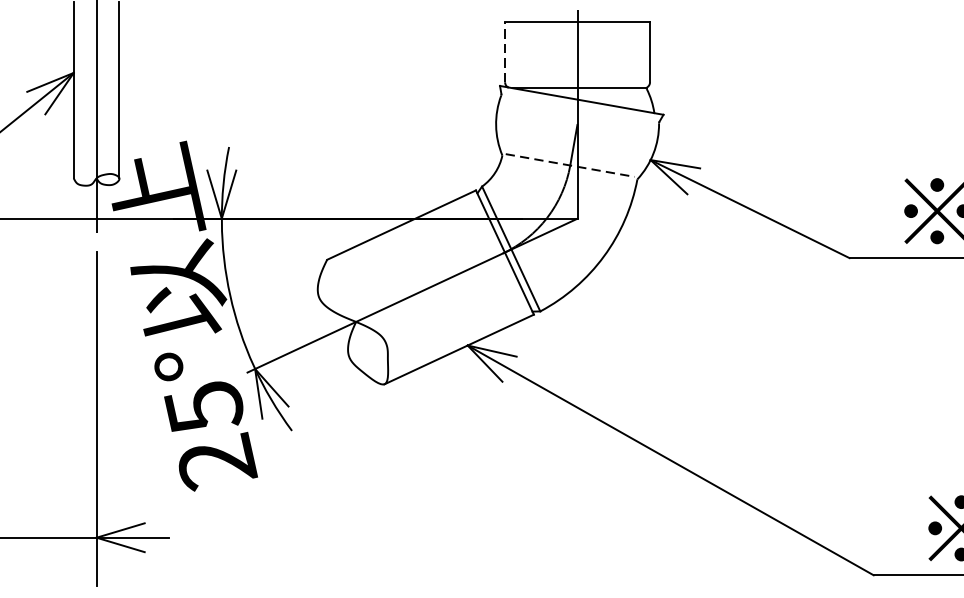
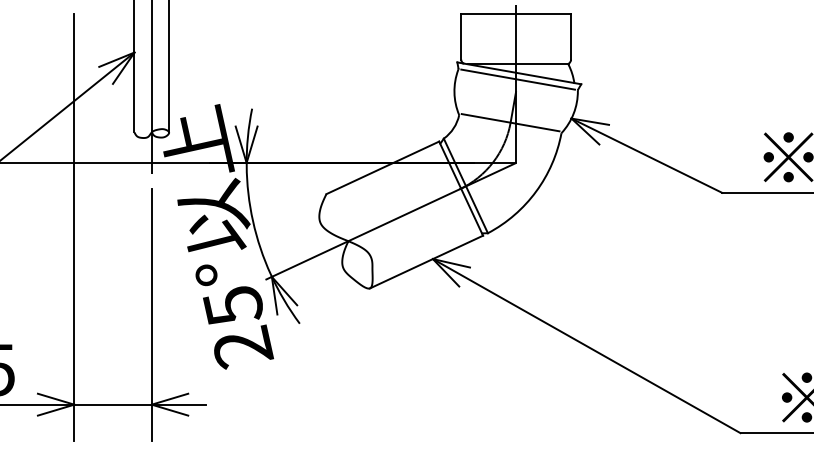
line: (505, 51) -> (461, 36), dashed -> solid
line: (579, 108) -> (517, 79), added
line: (570, 165) -> (510, 122), dashed -> solid

